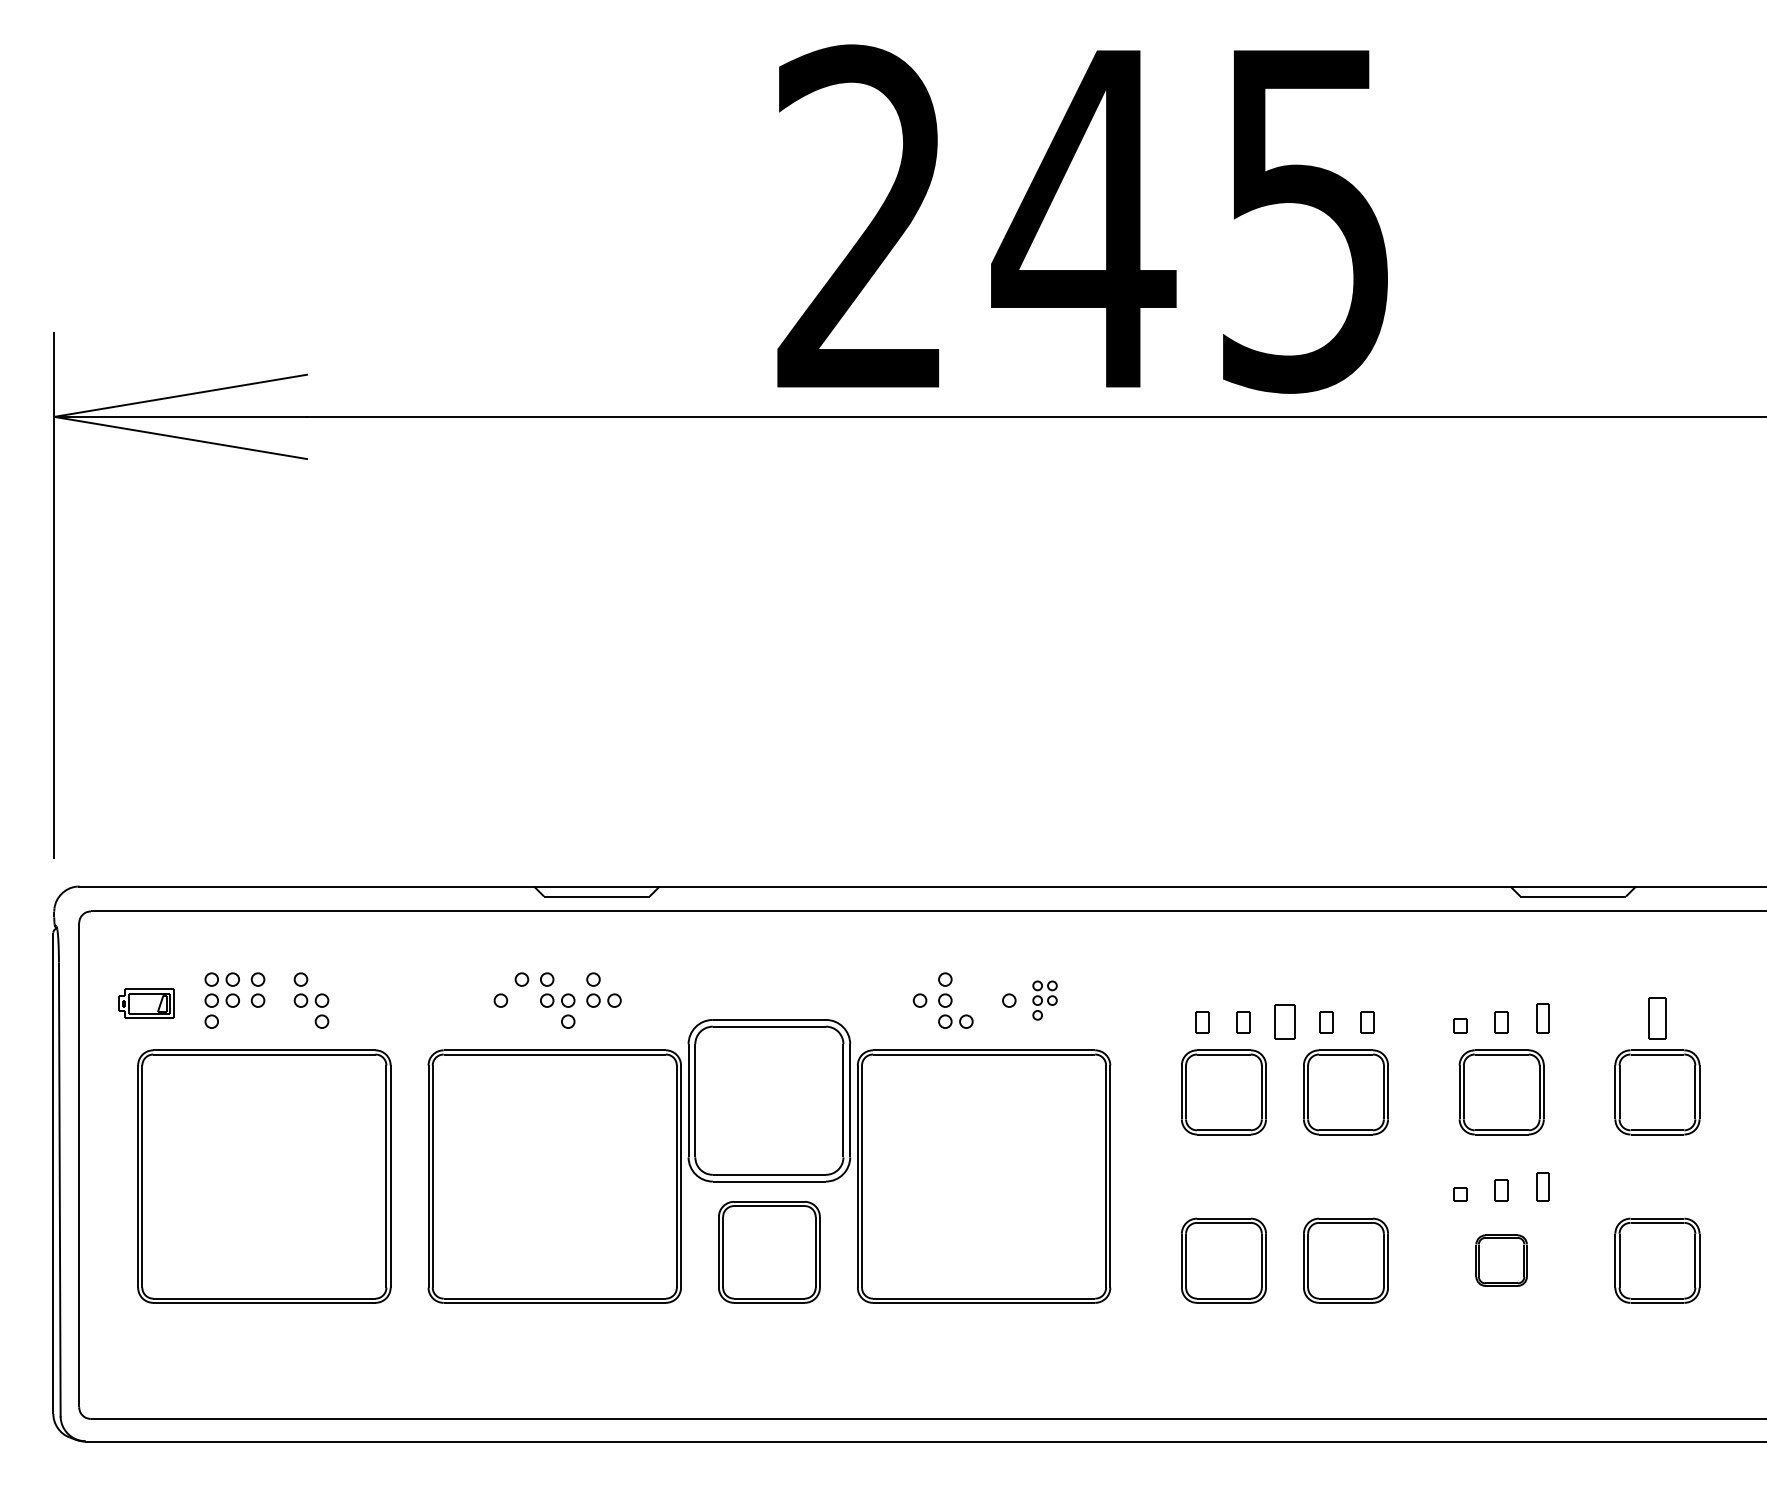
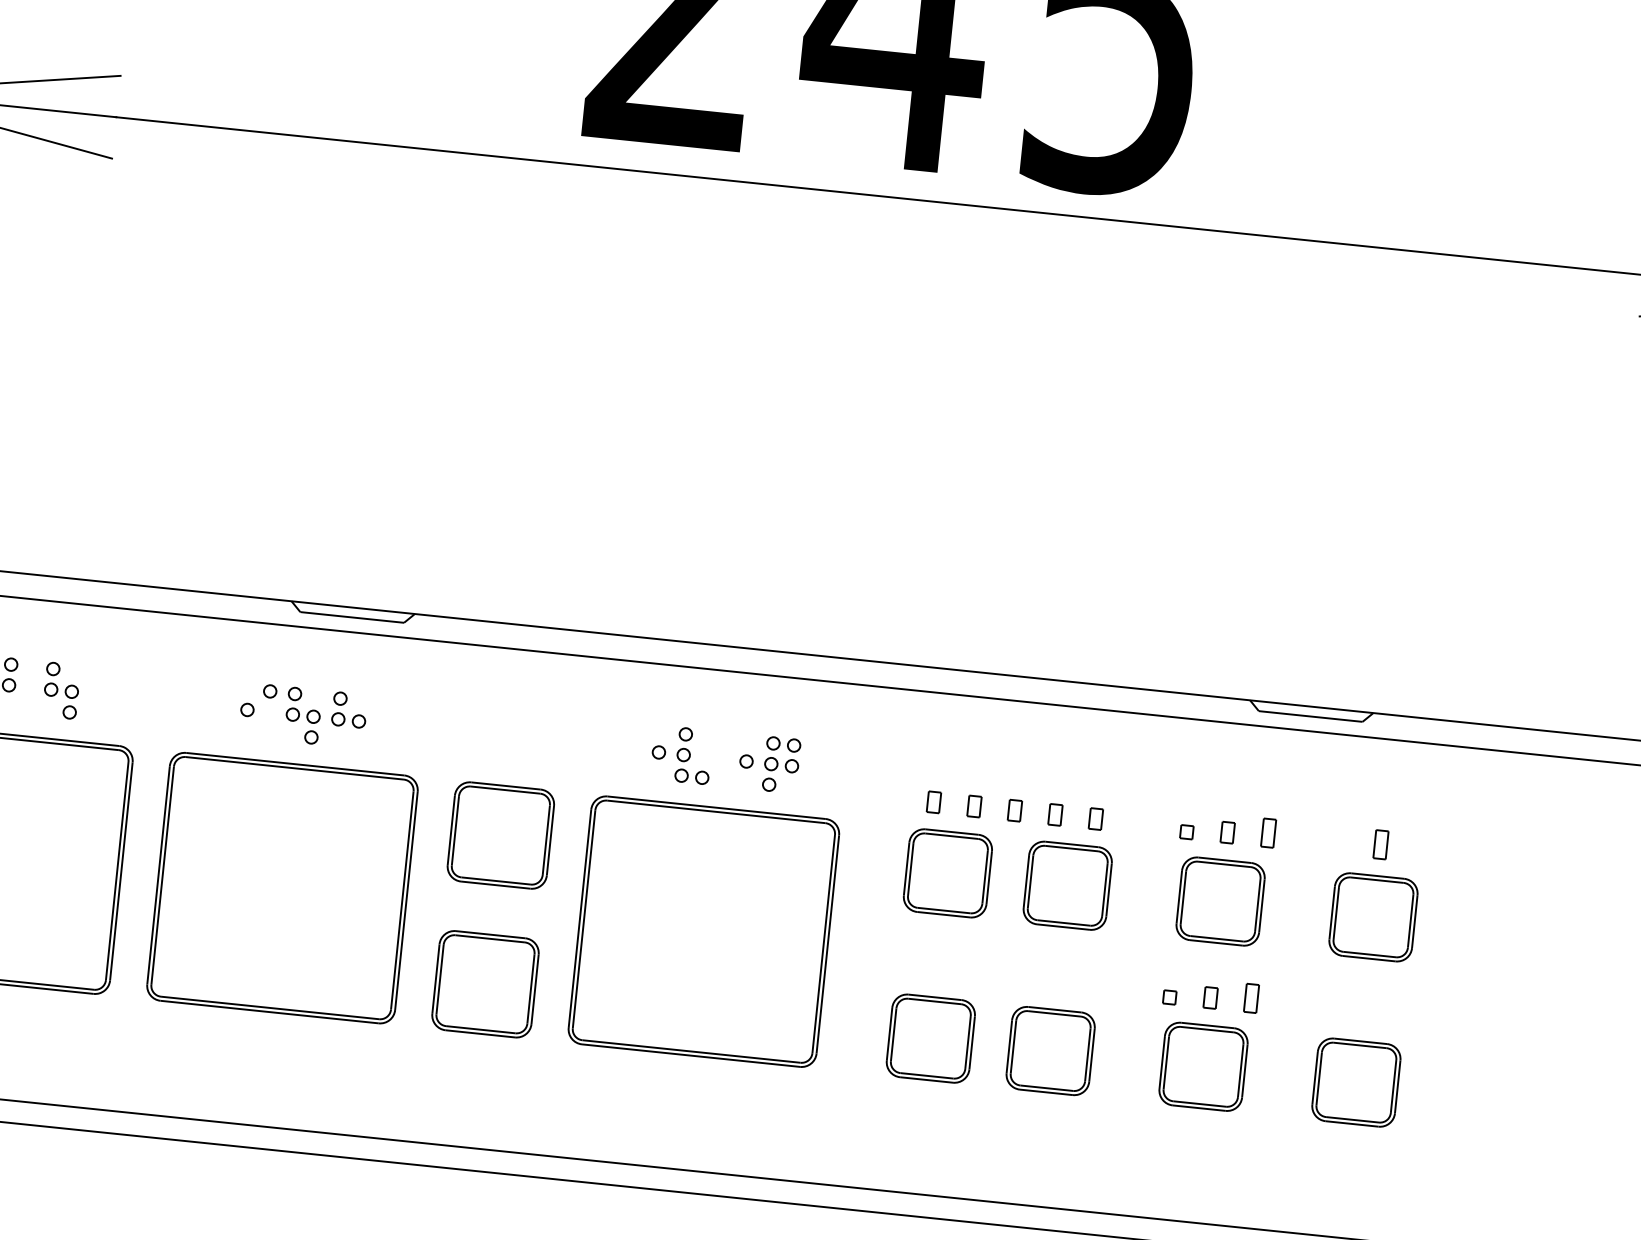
part: (1044, 1000) -> (781, 764), size x1.43
part: (1657, 1018) -> (1381, 844), size x0.71
part: (1284, 1022) -> (1014, 810), size x0.62
part: (769, 1100) -> (500, 835), size x0.62
part: (1501, 1260) -> (1203, 1066), size x1.67

